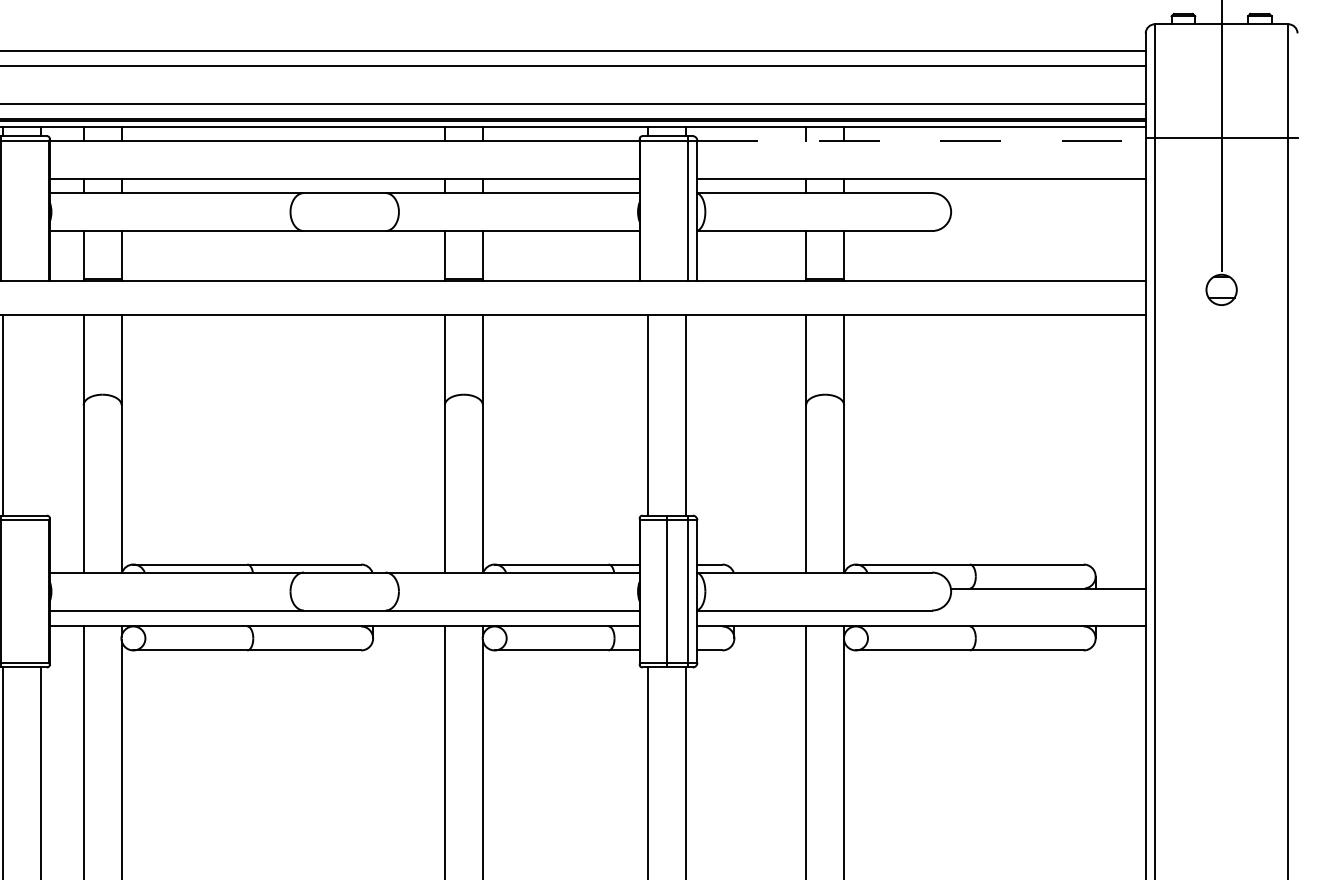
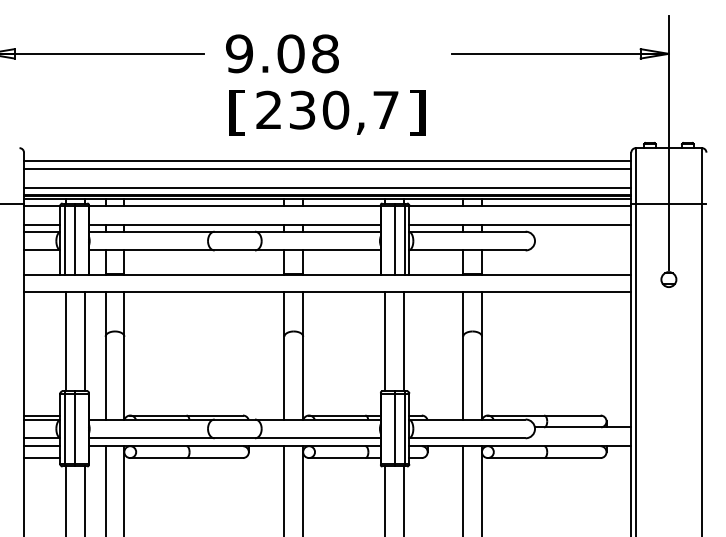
line: (921, 140) -> (520, 205), dashed -> solid
line: (22, 208) -> (75, 239), added
line: (667, 208) -> (394, 239), added
line: (40, 414) -> (84, 341), added
line: (22, 590) -> (75, 428), added

